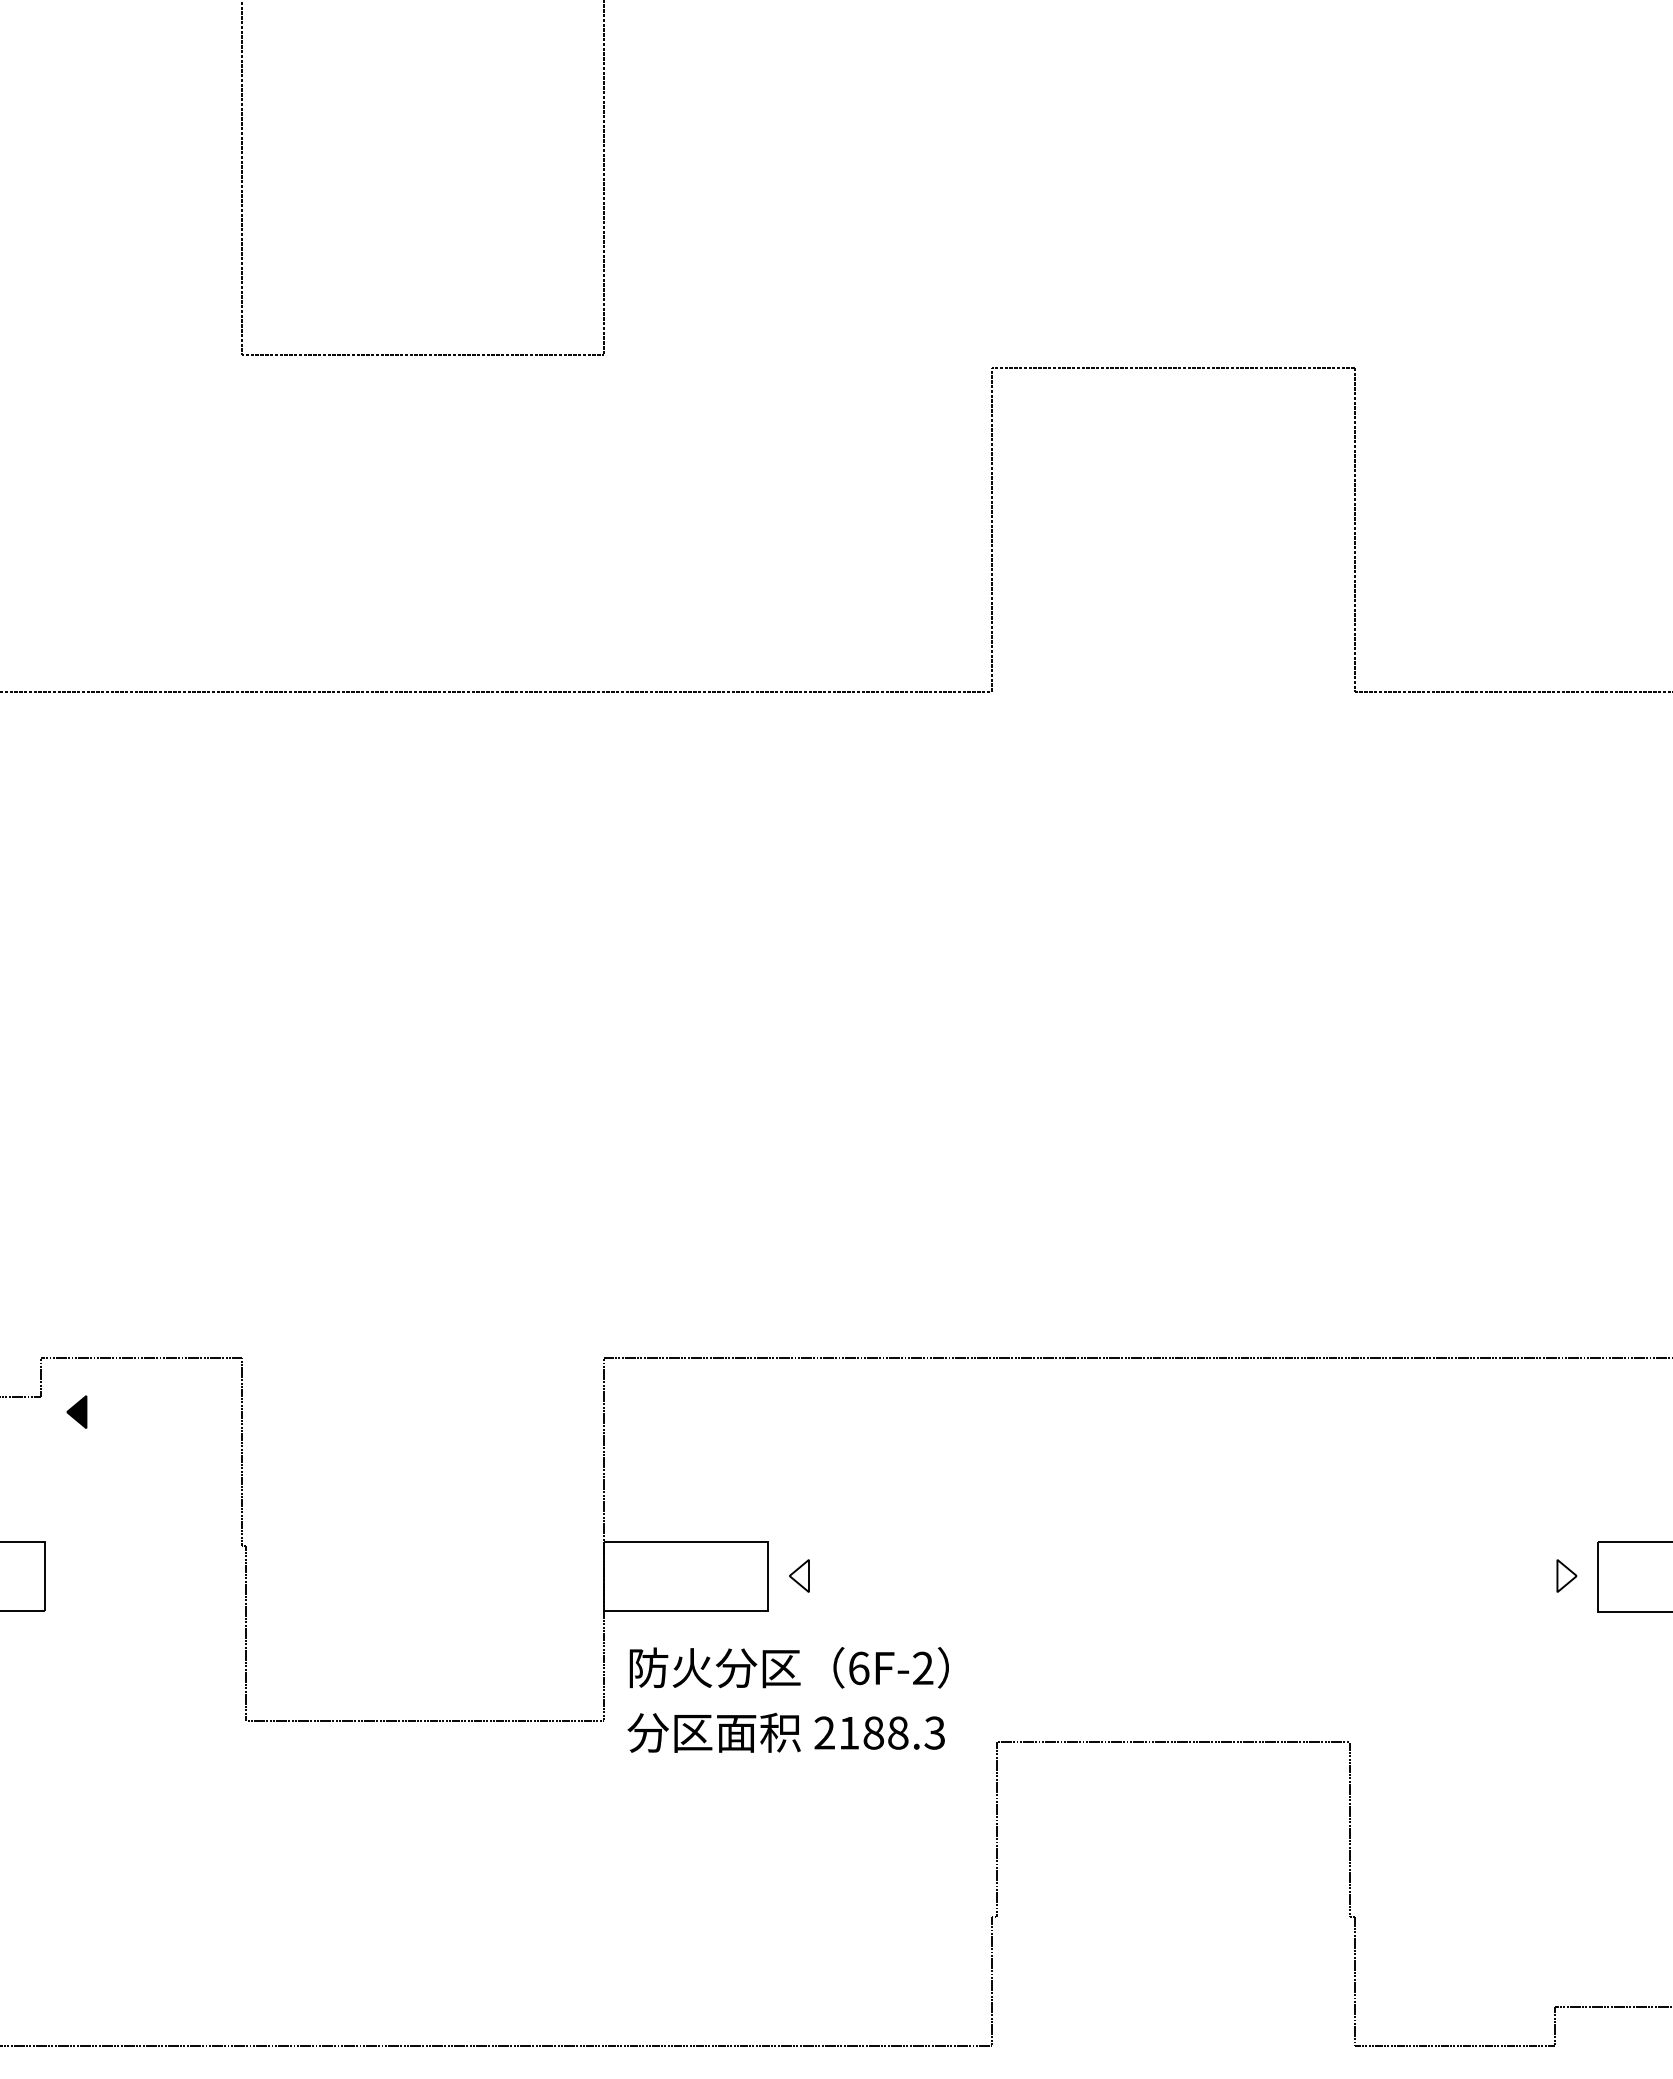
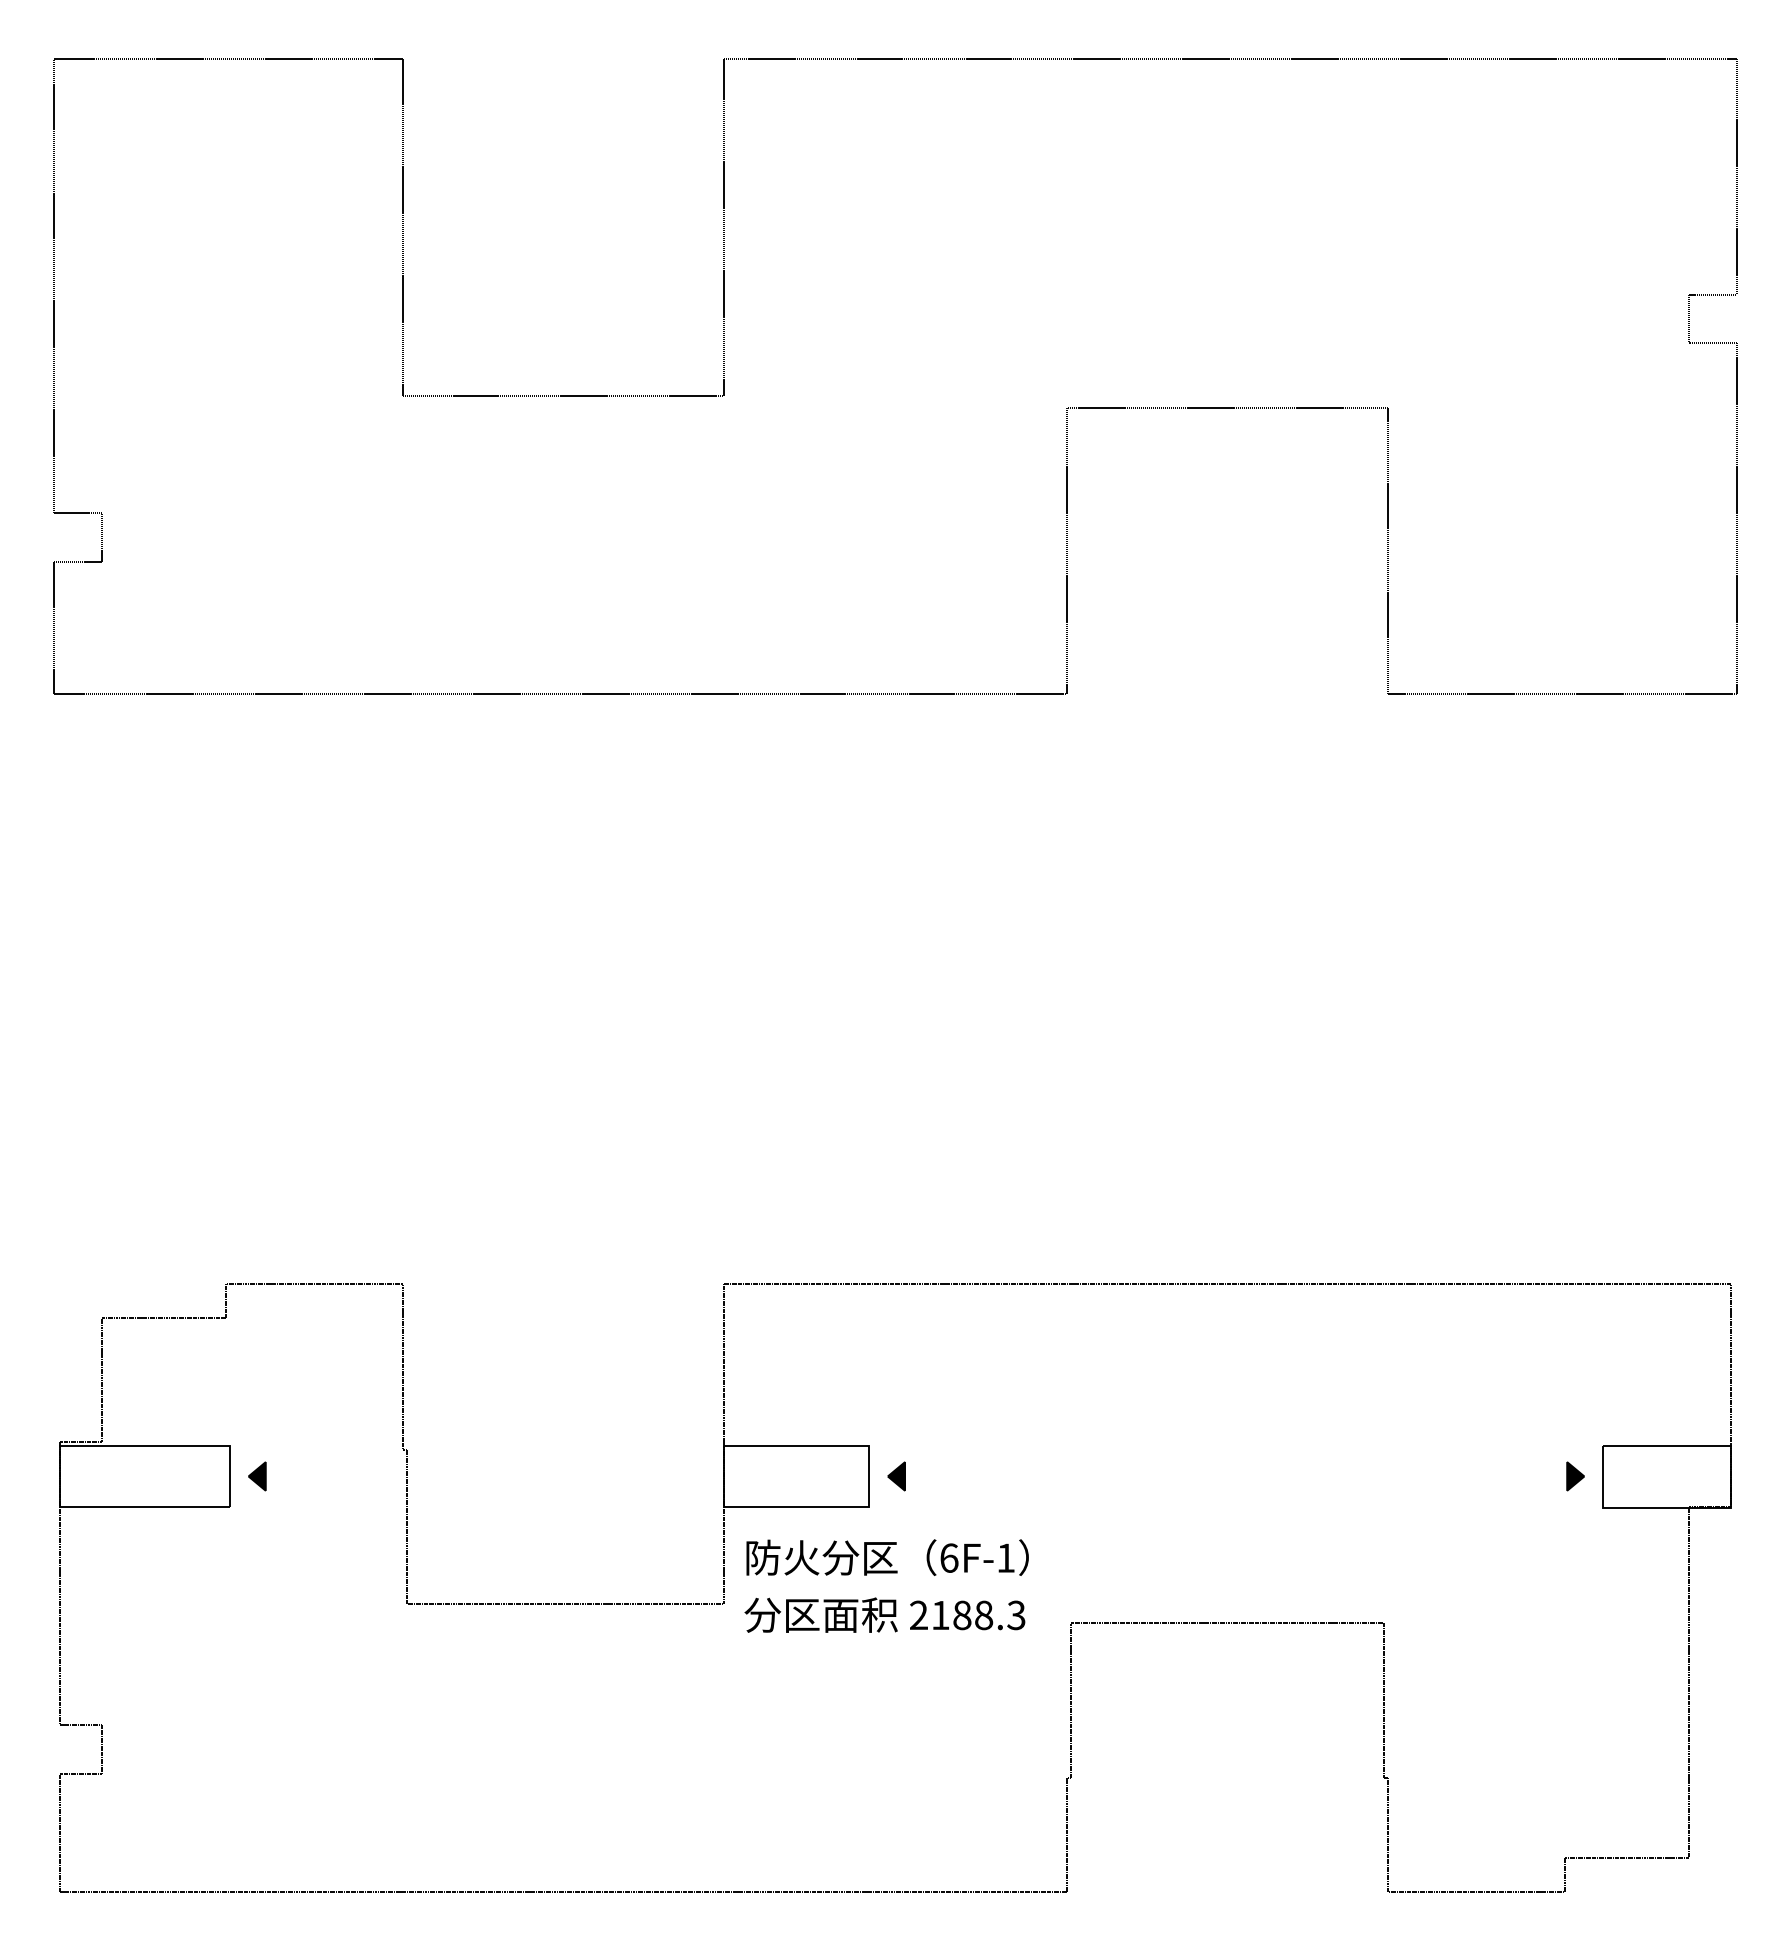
part: (77, 1412) -> (257, 1476), moved
fill: (799, 1576) -> (896, 1476), added
fill: (1566, 1576) -> (1575, 1476), added
text: (922, 1667) -> (1005, 1557), 6F-2 -> 6F-1

